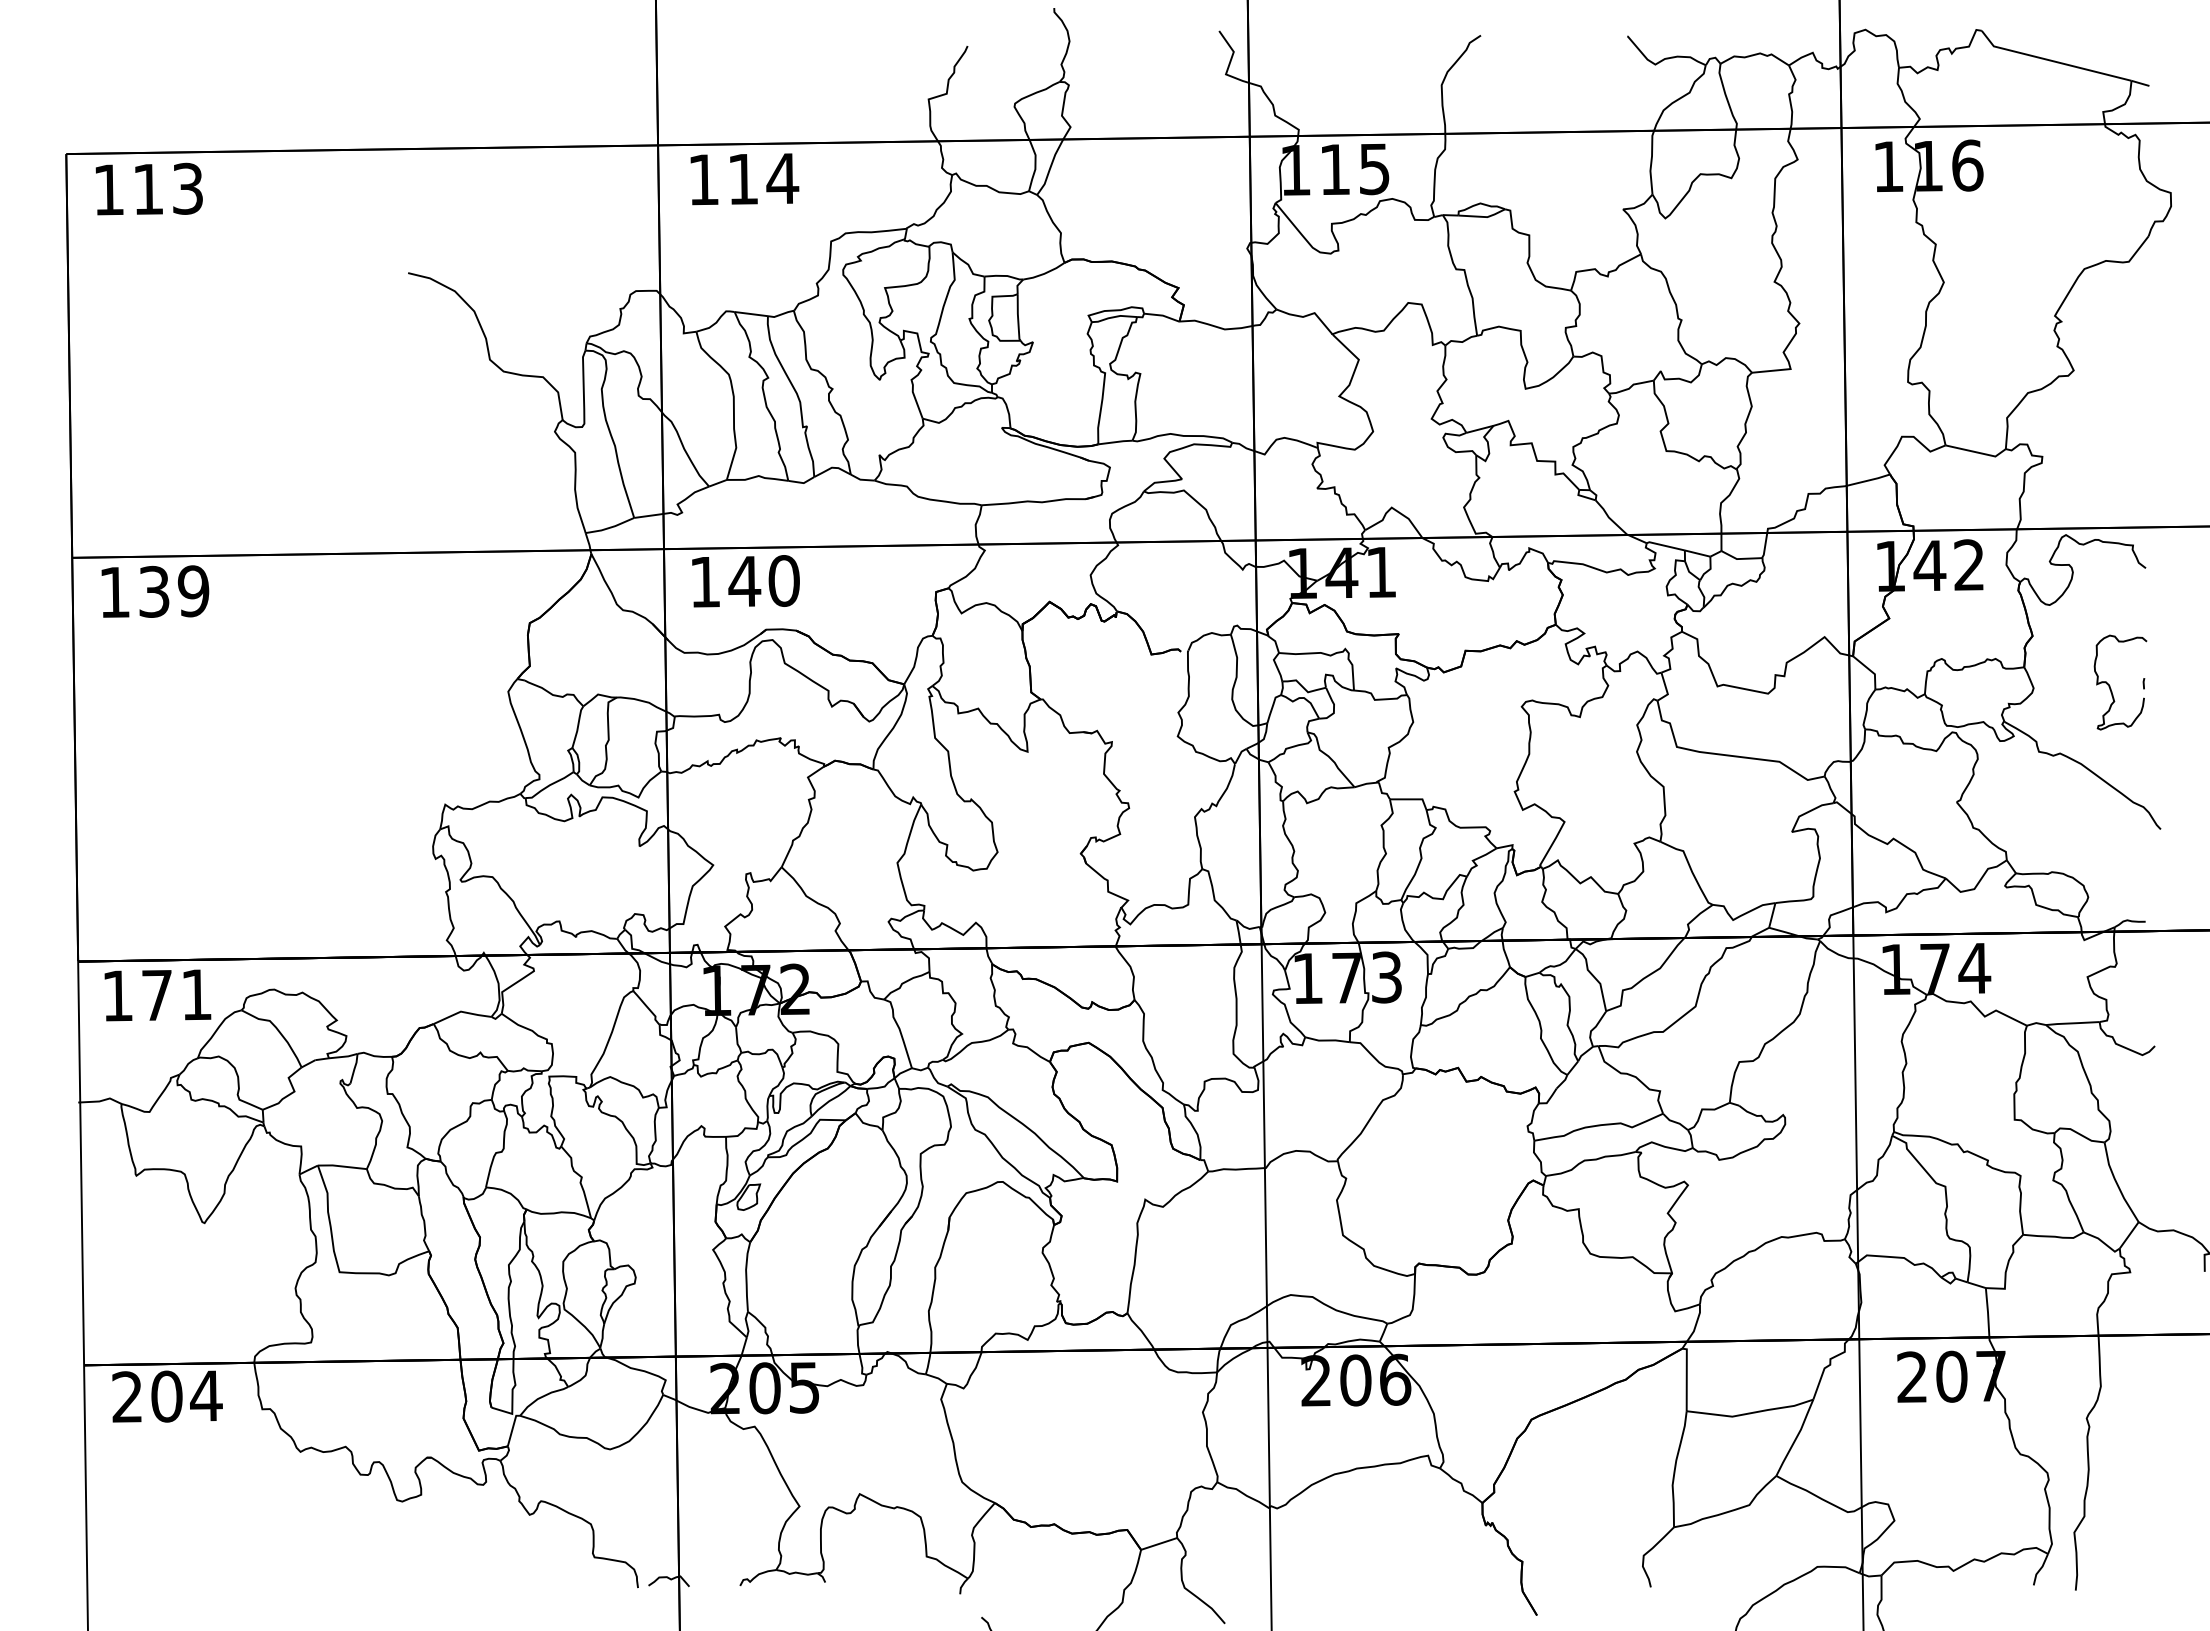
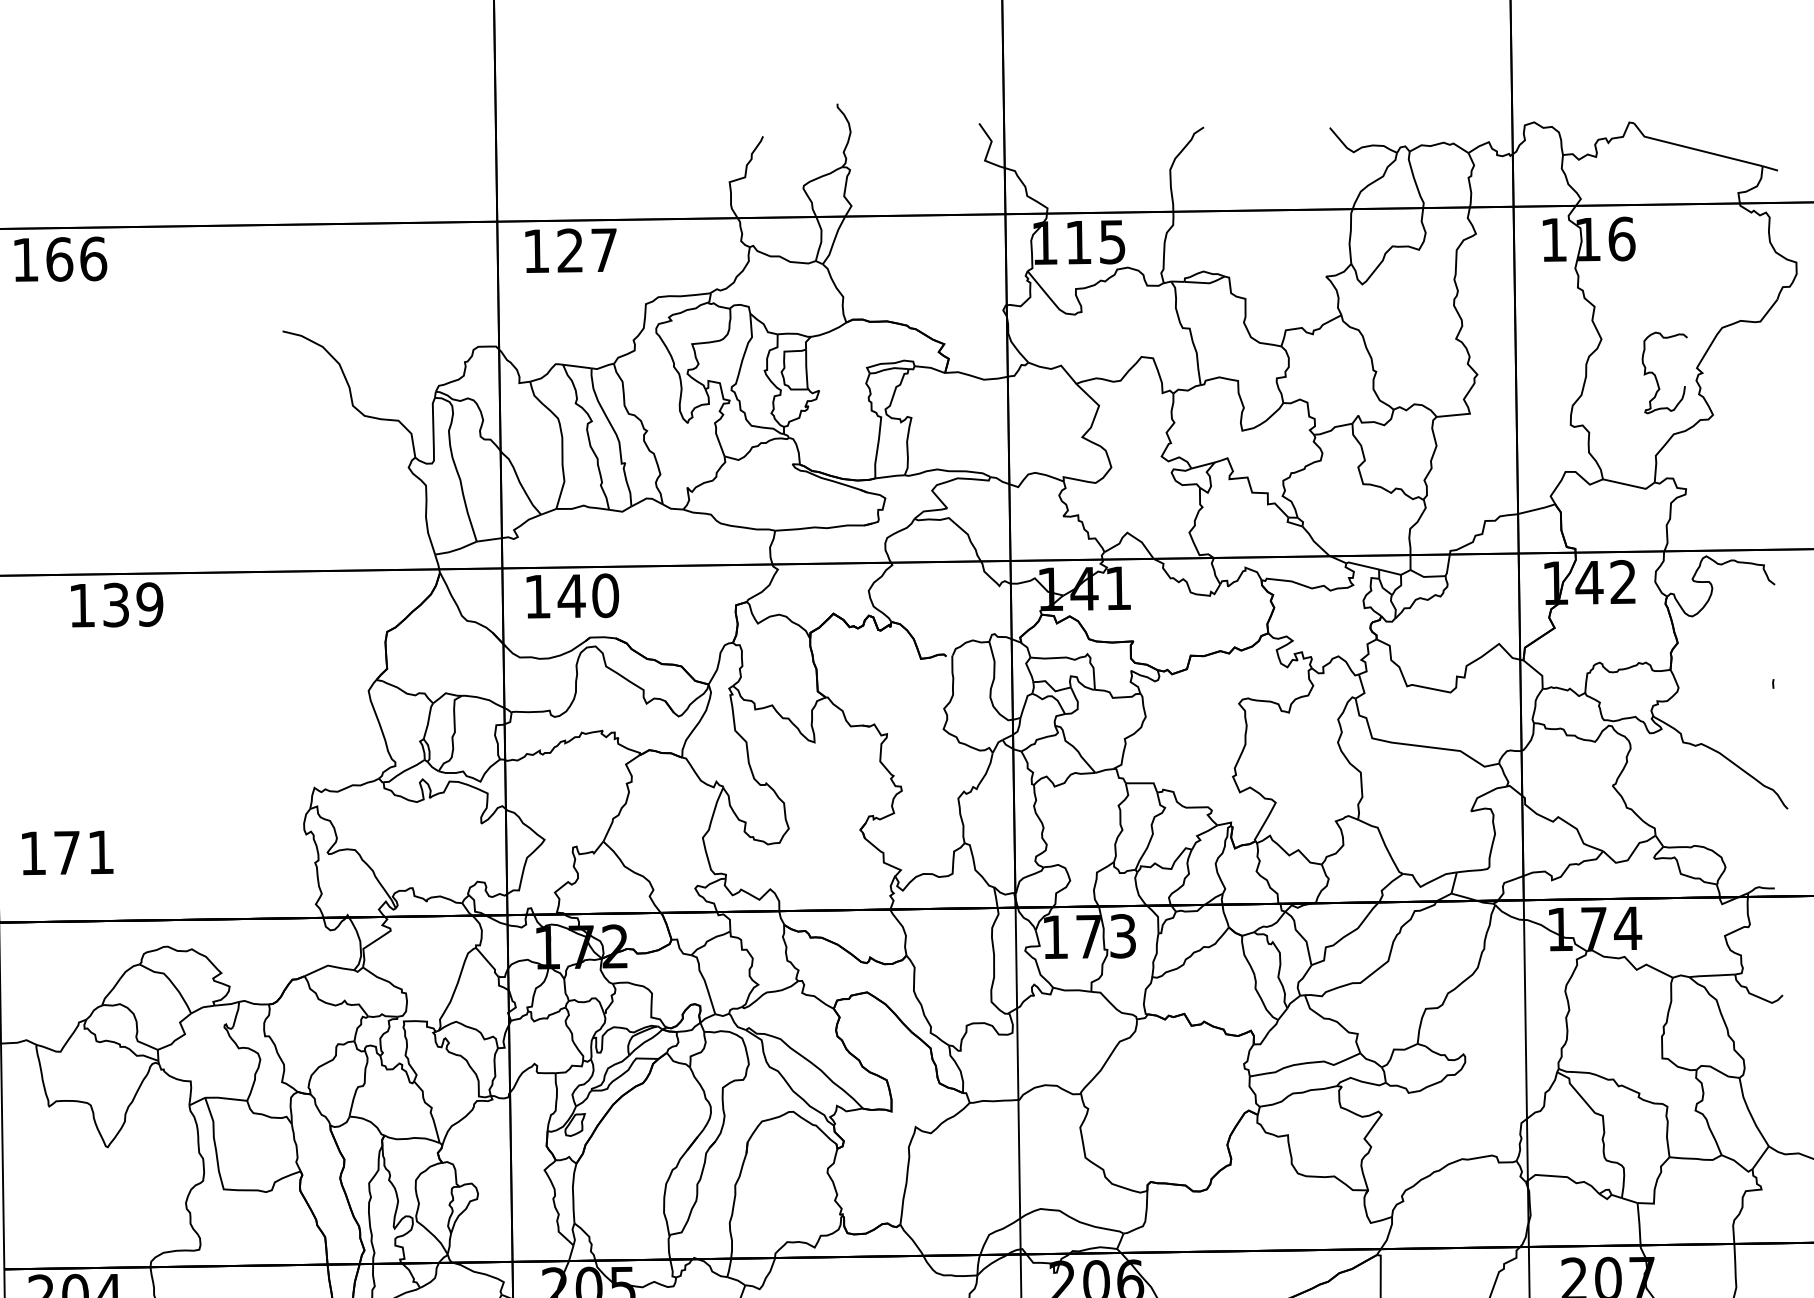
text: (763, 178) -> (587, 250), 114 -> 127
text: (168, 188) -> (76, 258), 113 -> 166
text: (155, 591) -> (117, 604), moved
curve: (2110, 685) -> (1656, 375), moved
text: (157, 995) -> (67, 852), moved

